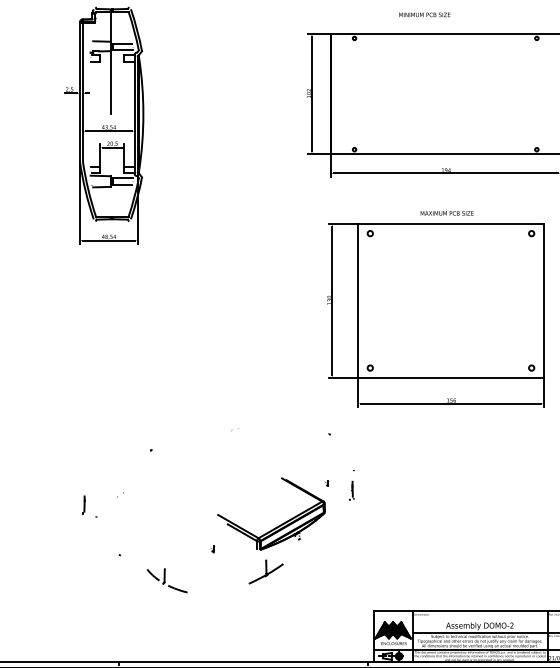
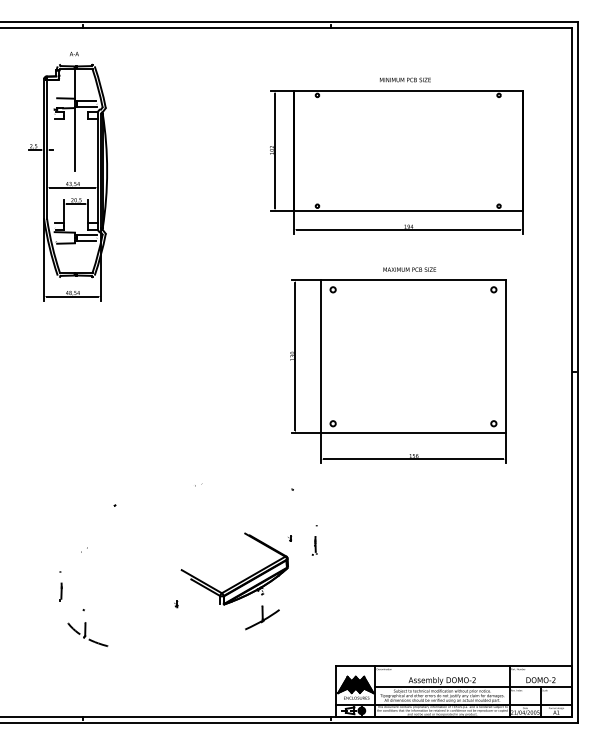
text: (424, 14) -> (405, 79), moved
line: (83, 504) -> (60, 591), moved
part: (266, 571) -> (262, 617), moved
part: (166, 580) -> (87, 634), moved

